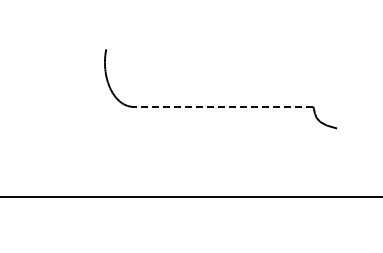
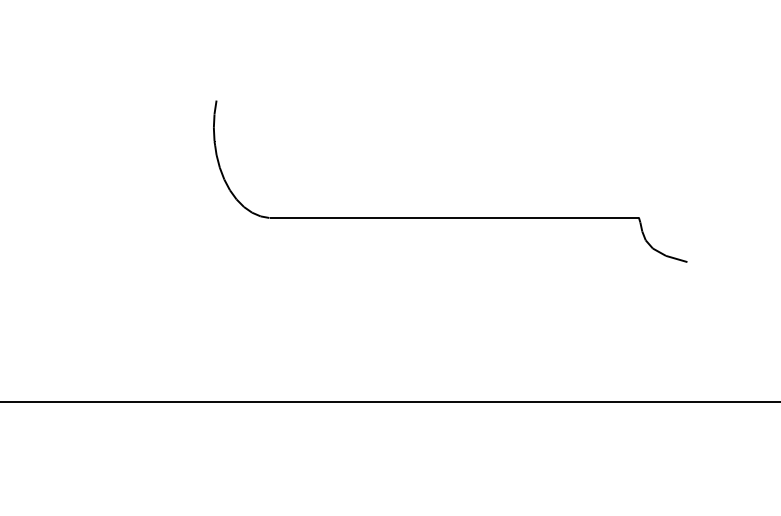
line: (222, 106) -> (453, 217), dashed -> solid

